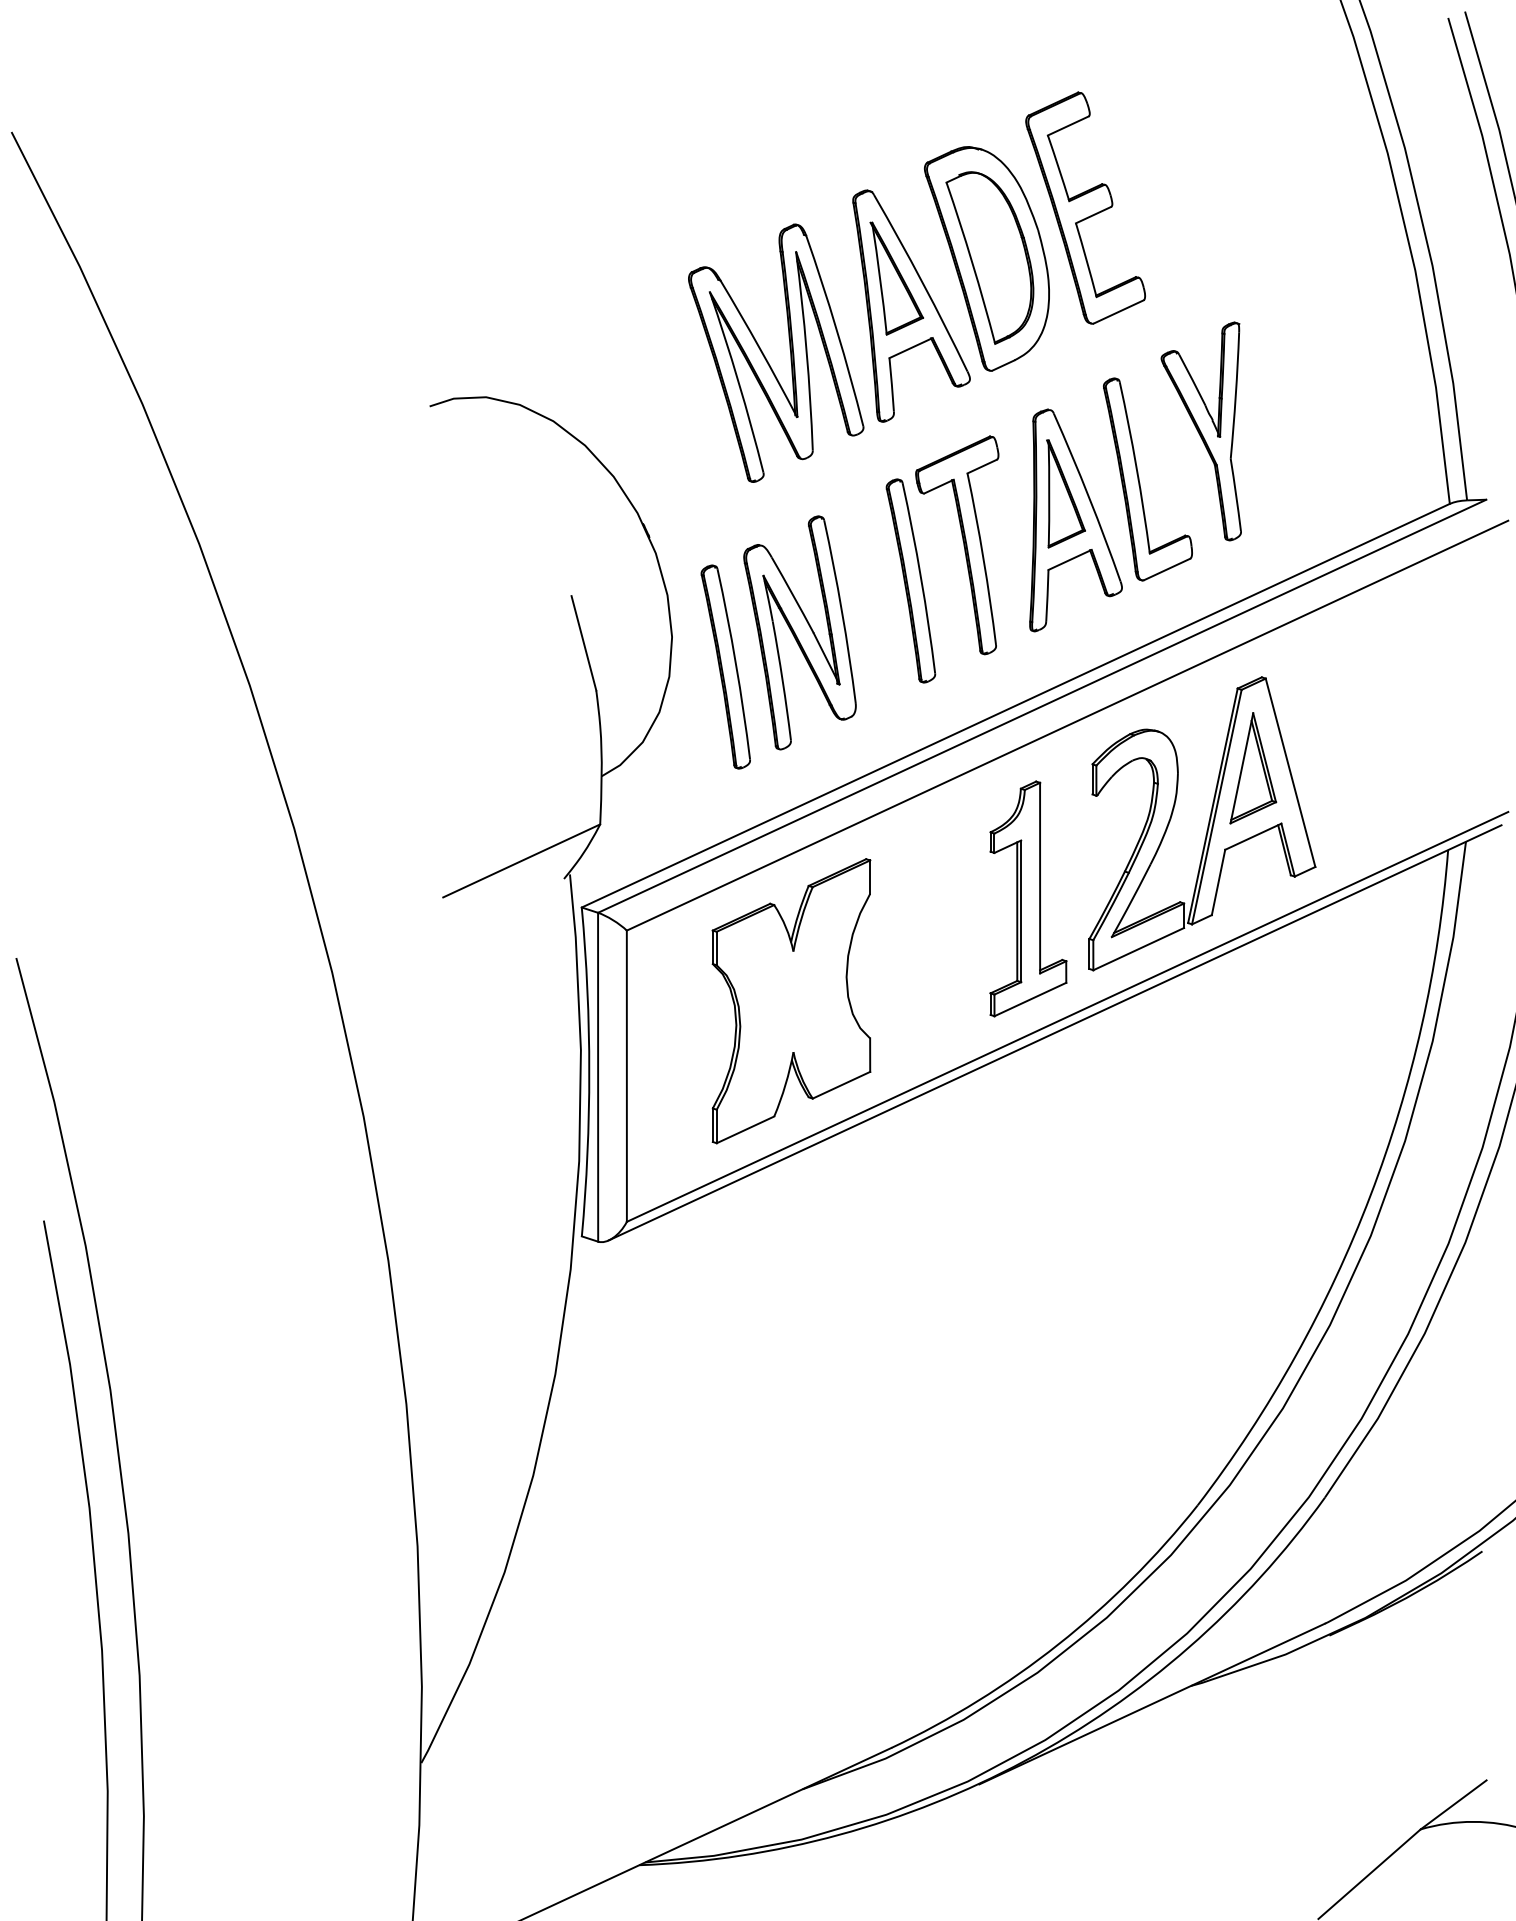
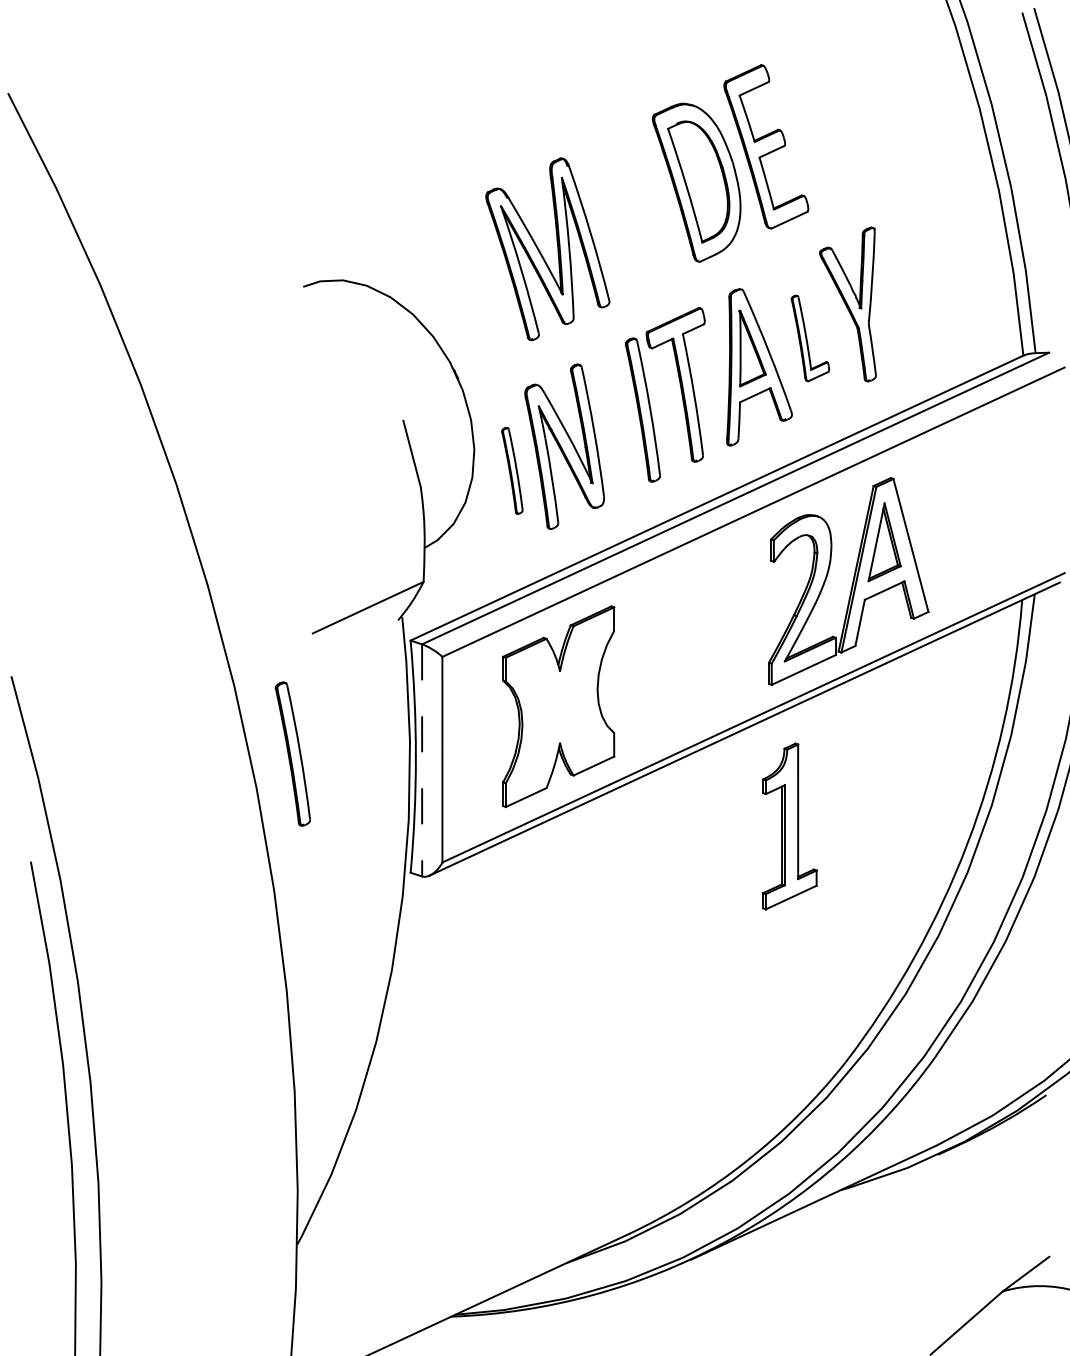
part: (911, 305) -> (643, 215), removed
part: (1148, 479) -> (810, 338), size x0.6
part: (726, 666) -> (512, 470), size x0.6
part: (1027, 898) -> (789, 826), moved
part: (414, 1067) -> (292, 753), added
line: (598, 1077) -> (422, 760), solid -> dashed

